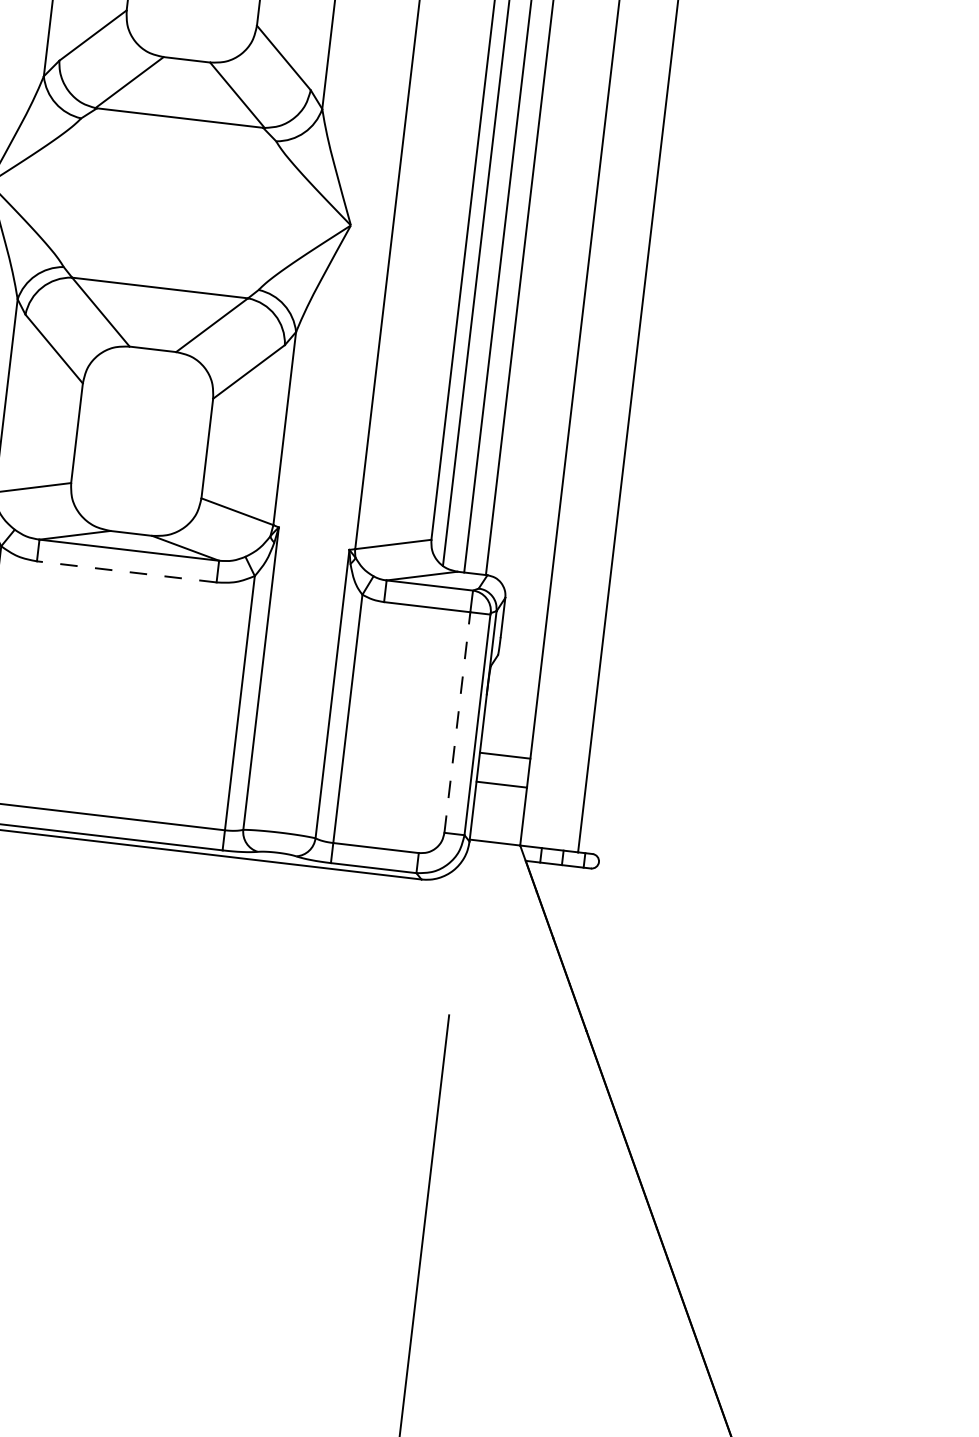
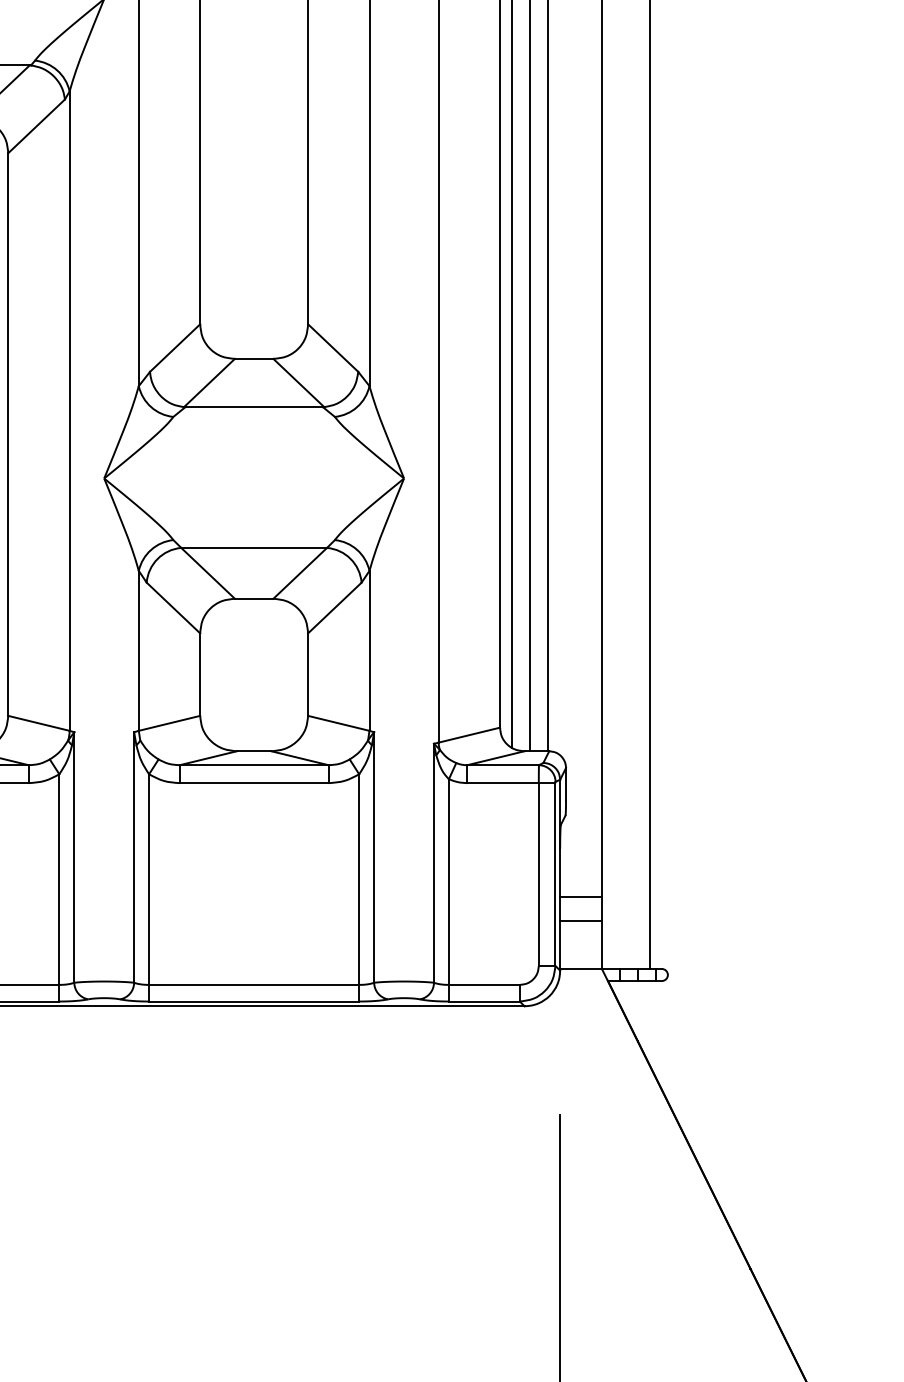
line: (125, 572) -> (253, 783), dashed -> solid
line: (457, 722) -> (538, 874), dashed -> solid

